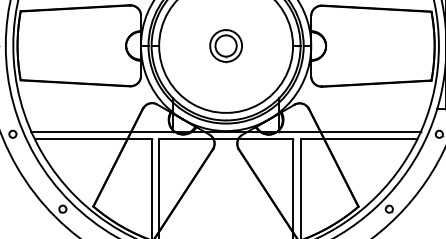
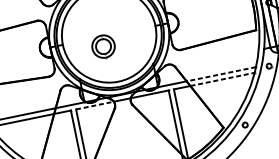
part: (225, 46) -> (103, 47), moved
line: (370, 131) -> (221, 74), solid -> dashed
line: (187, 139) -> (95, 105), solid -> dashed
line: (371, 139) -> (222, 79), solid -> dashed

